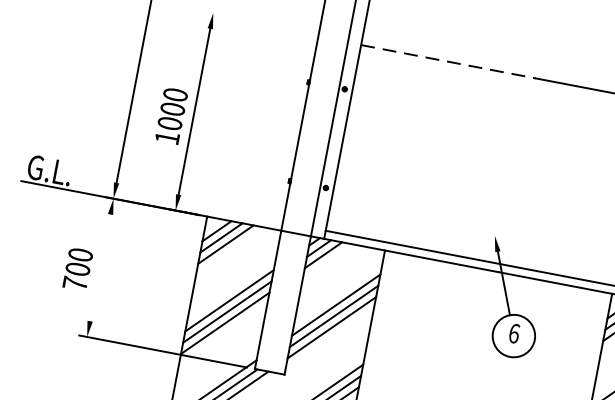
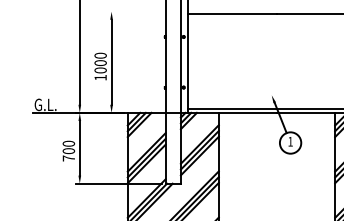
line: (448, 61) -> (232, 13), dashed -> solid
line: (100, 266) -> (79, 147), added
text: (514, 333) -> (290, 141), 6 -> 1

